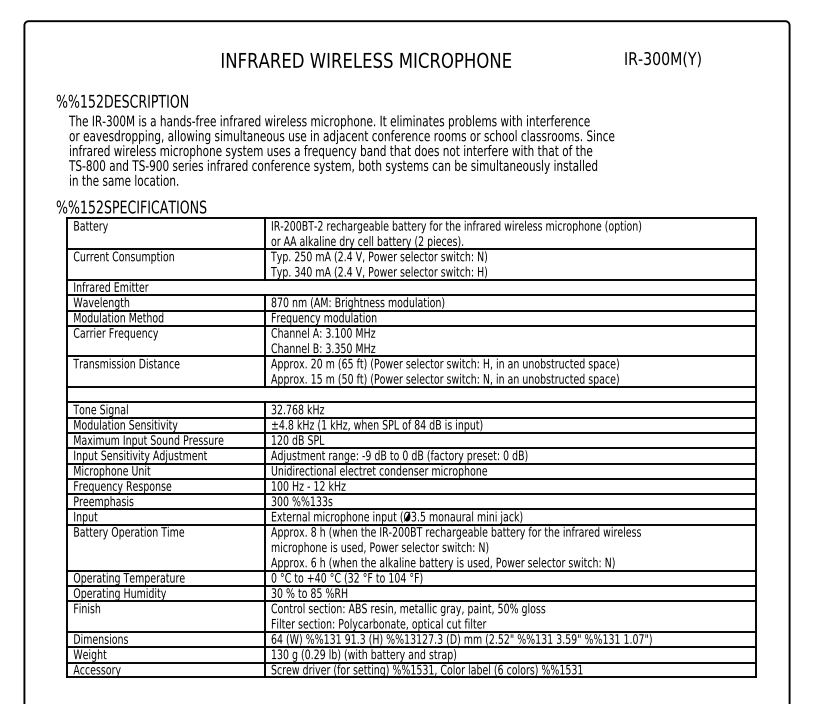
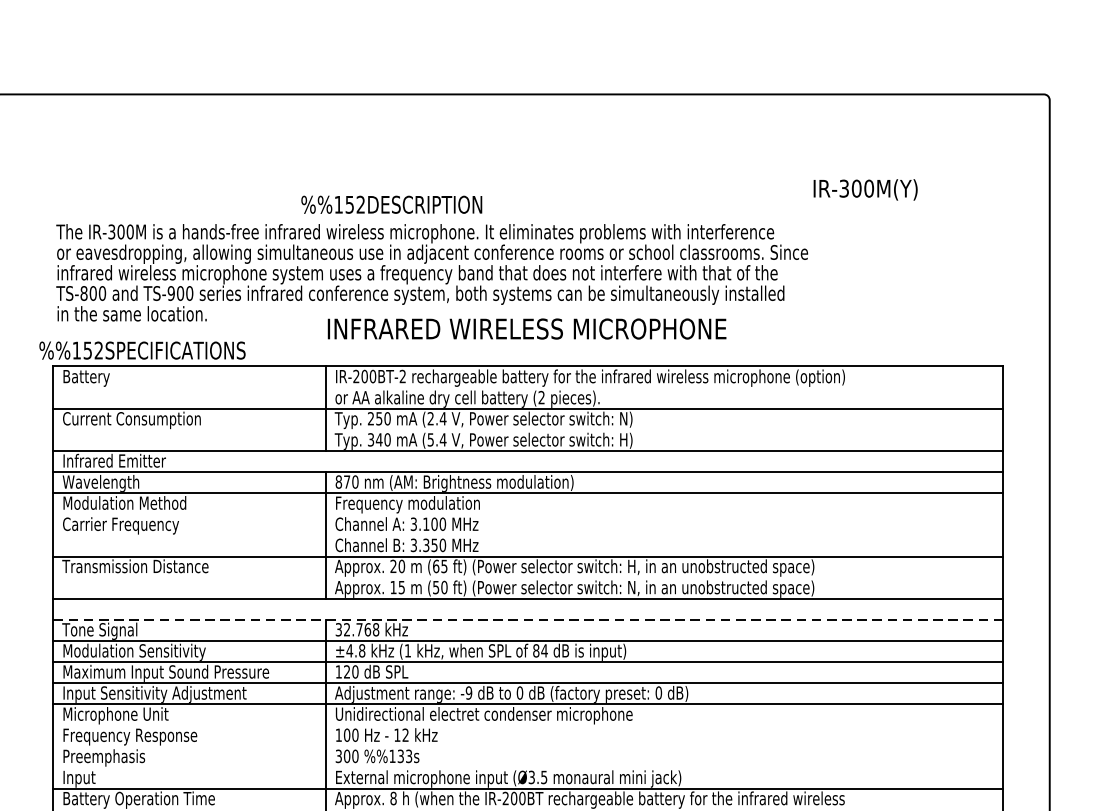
text: (366, 59) -> (527, 327), moved
text: (662, 59) -> (864, 189), moved
text: (121, 100) -> (390, 203), moved
text: (340, 271) -> (430, 439), (2.4 -> (5.4
line: (410, 325) -> (527, 513), removed
line: (411, 402) -> (528, 620), solid -> dashed
line: (410, 478) -> (527, 724), removed
line: (410, 494) -> (527, 746), removed
line: (410, 509) -> (527, 767), removed

